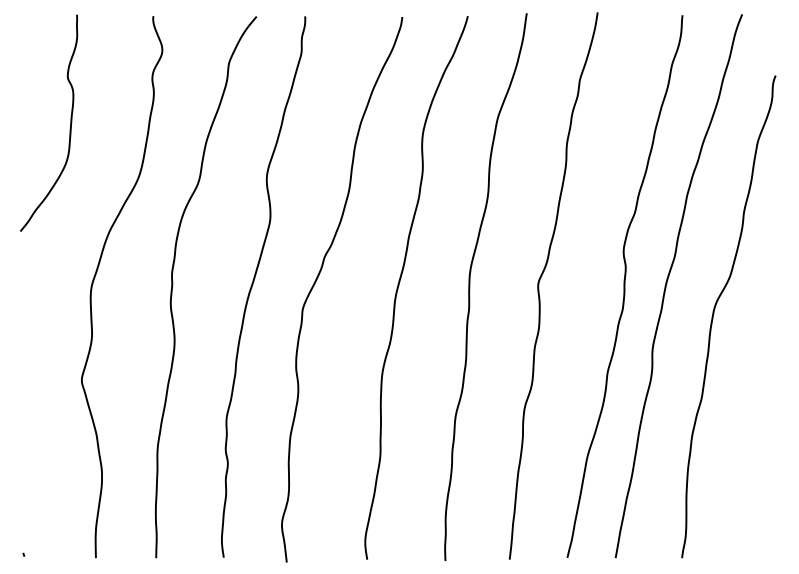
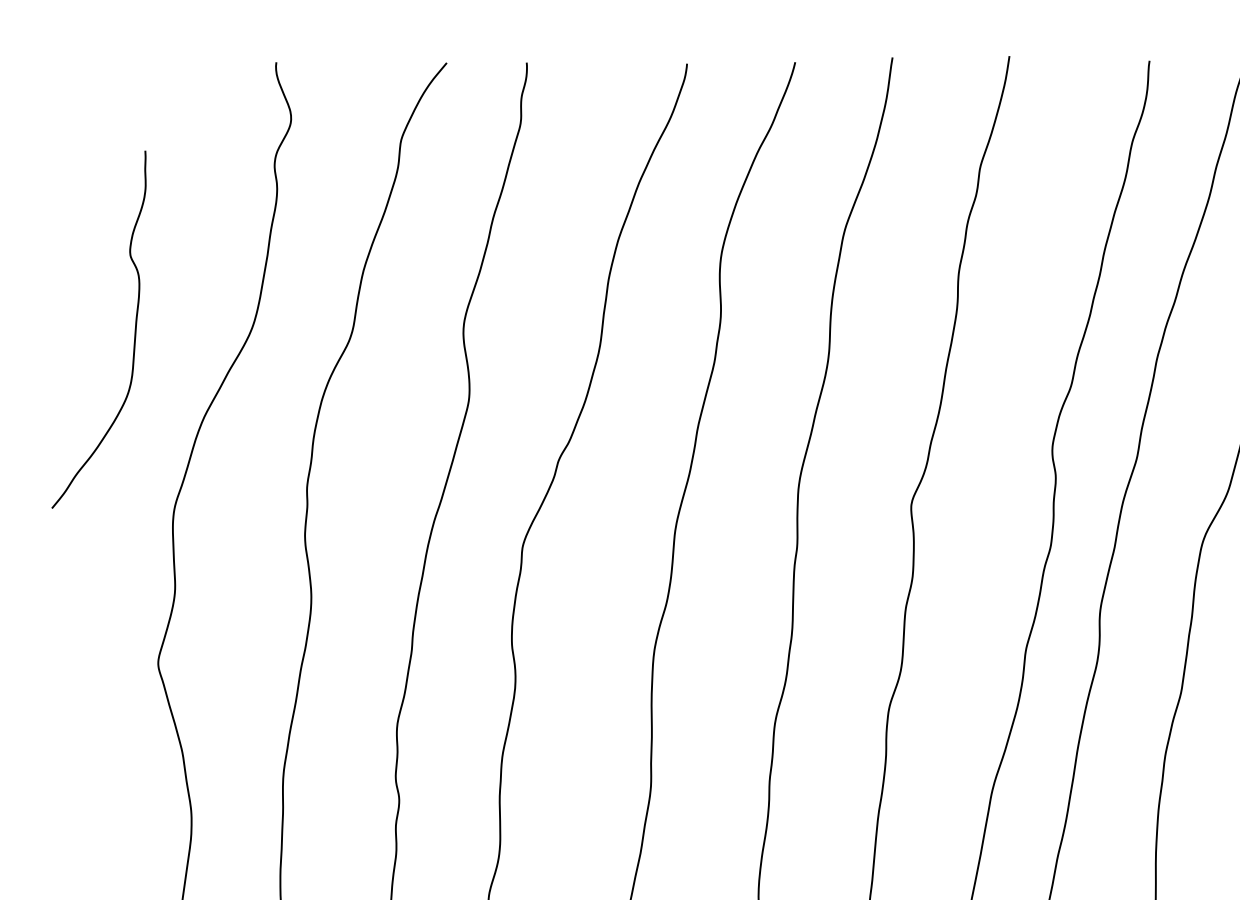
curve: (69, 128) -> (132, 338), moved

